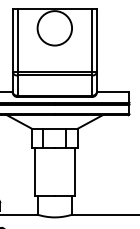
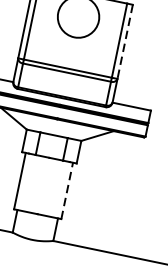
line: (96, 41) -> (124, 42), solid -> dashed
line: (74, 171) -> (66, 190), solid -> dashed

